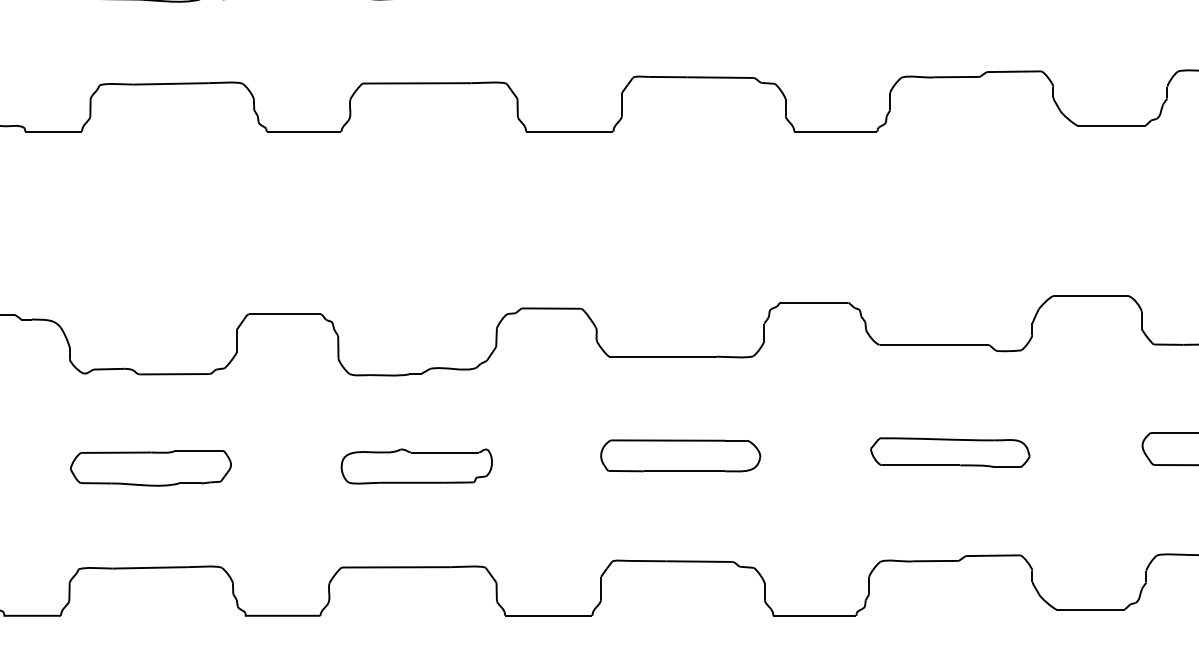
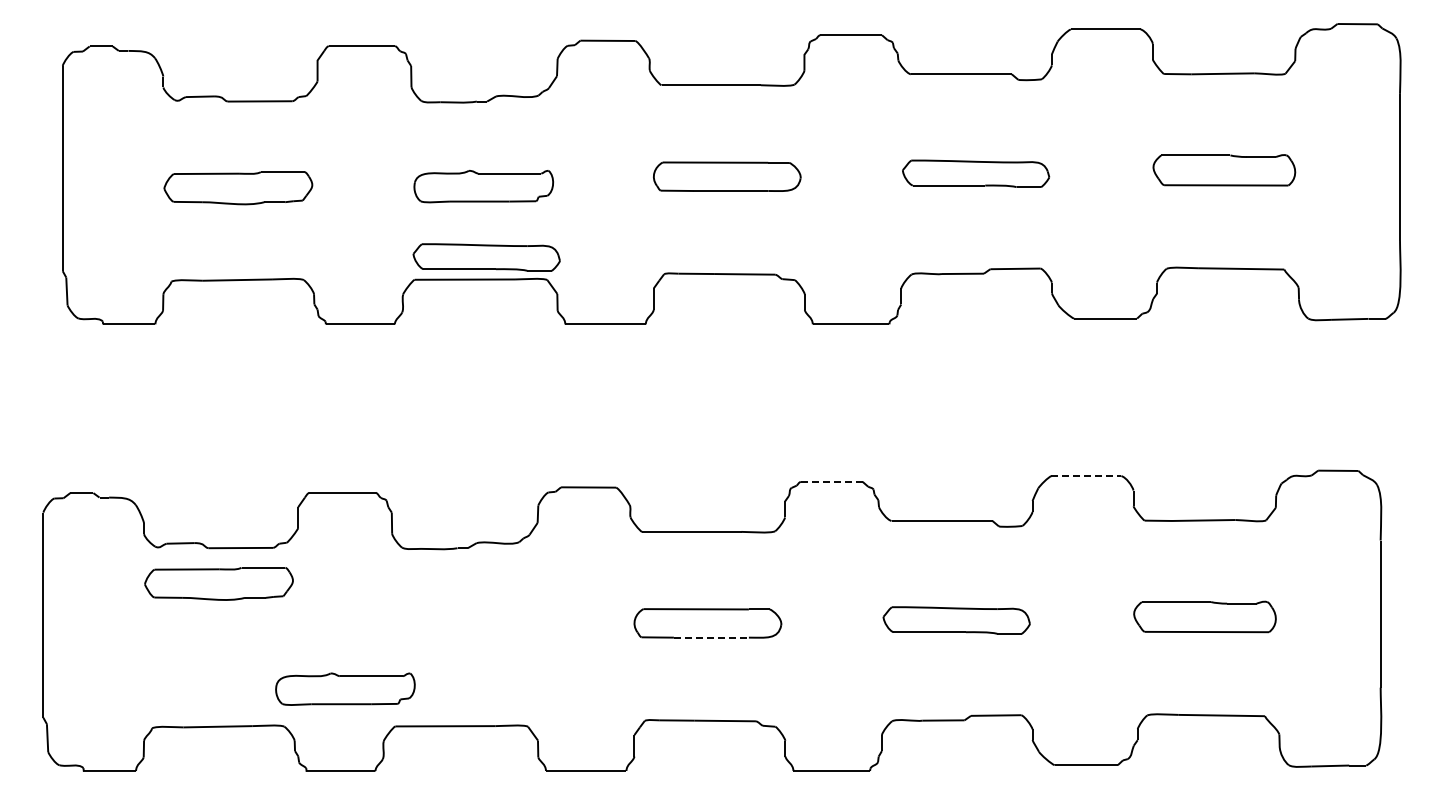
part: (440, 59) -> (486, 257), added
line: (1090, 296) -> (1086, 476), solid -> dashed
line: (814, 302) -> (831, 481), solid -> dashed
part: (416, 465) -> (345, 688), moved
part: (150, 467) -> (218, 583), moved
line: (684, 471) -> (711, 637), solid -> dashed

